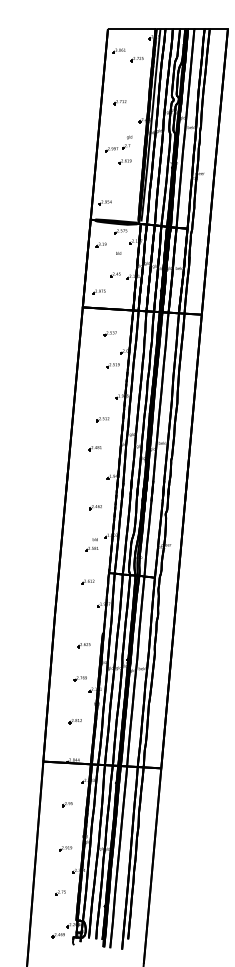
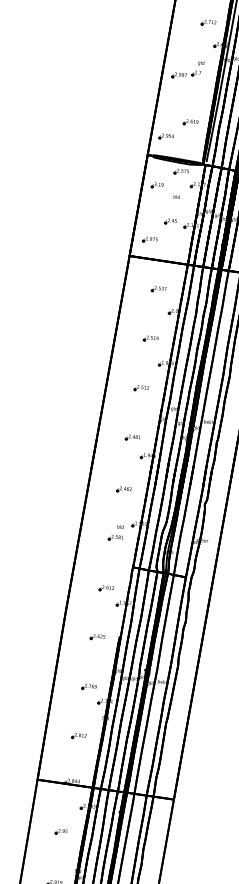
part: (119, 102) -> (208, 23), moved
part: (124, 161) -> (190, 122), moved
part: (112, 365) -> (150, 338), moved
part: (94, 448) -> (132, 437), moved
part: (87, 581) -> (106, 587), moved
part: (83, 645) -> (97, 637), moved

